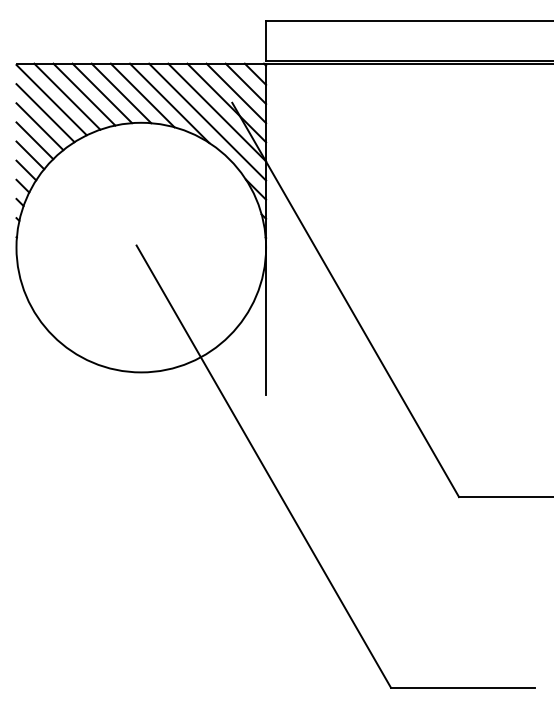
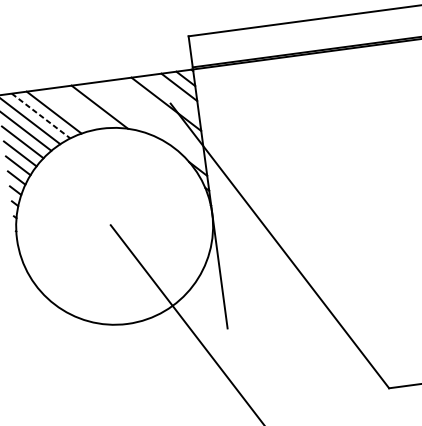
line: (102, 93) -> (68, 109), removed
line: (121, 93) -> (83, 107), removed
line: (236, 93) -> (173, 95), removed
line: (67, 96) -> (41, 115), solid -> dashed
line: (169, 102) -> (121, 109), removed
line: (217, 112) -> (160, 112), removed
line: (207, 121) -> (153, 120), removed

